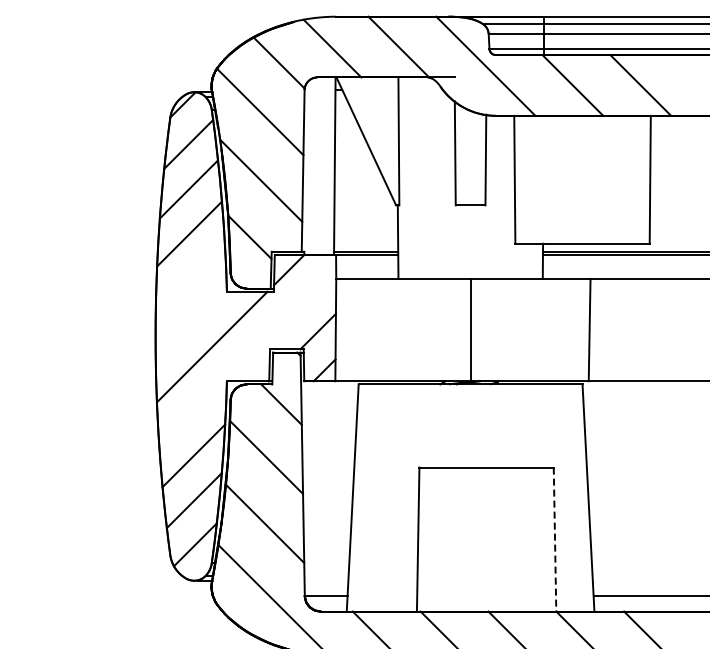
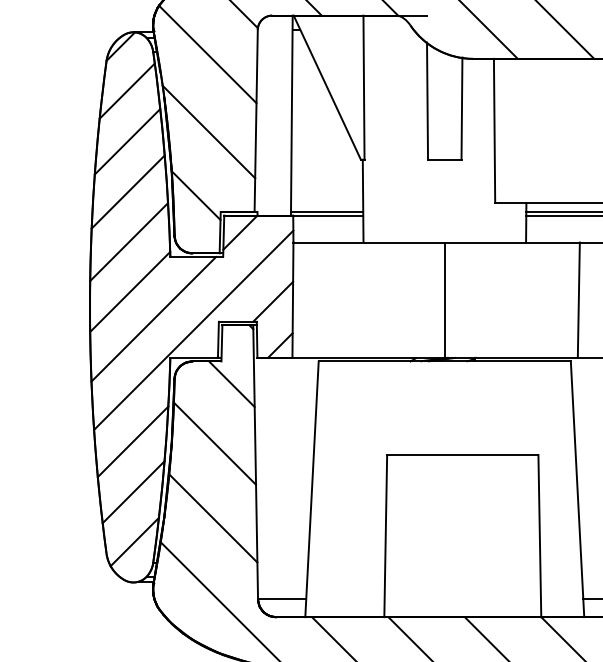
line: (189, 278) -> (128, 242), added
line: (190, 322) -> (129, 291), added
line: (247, 356) -> (193, 329), added
line: (555, 539) -> (540, 536), dashed -> solid

